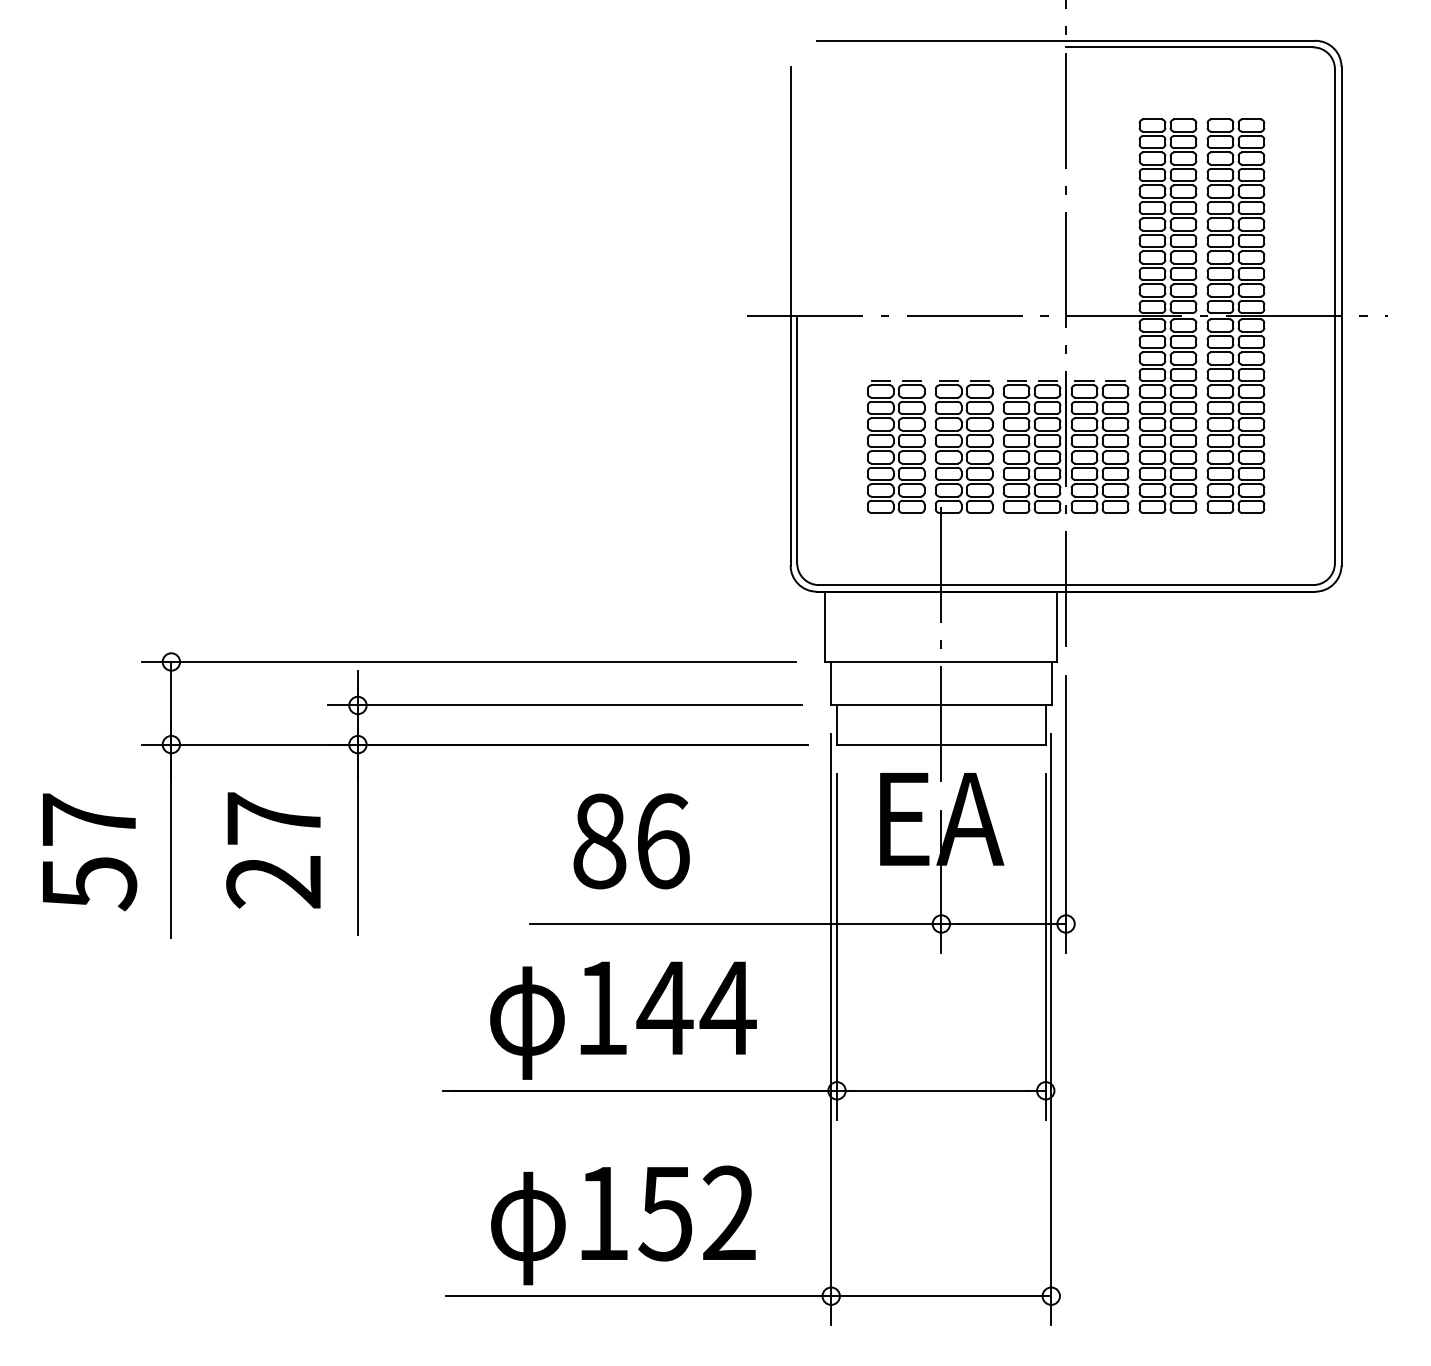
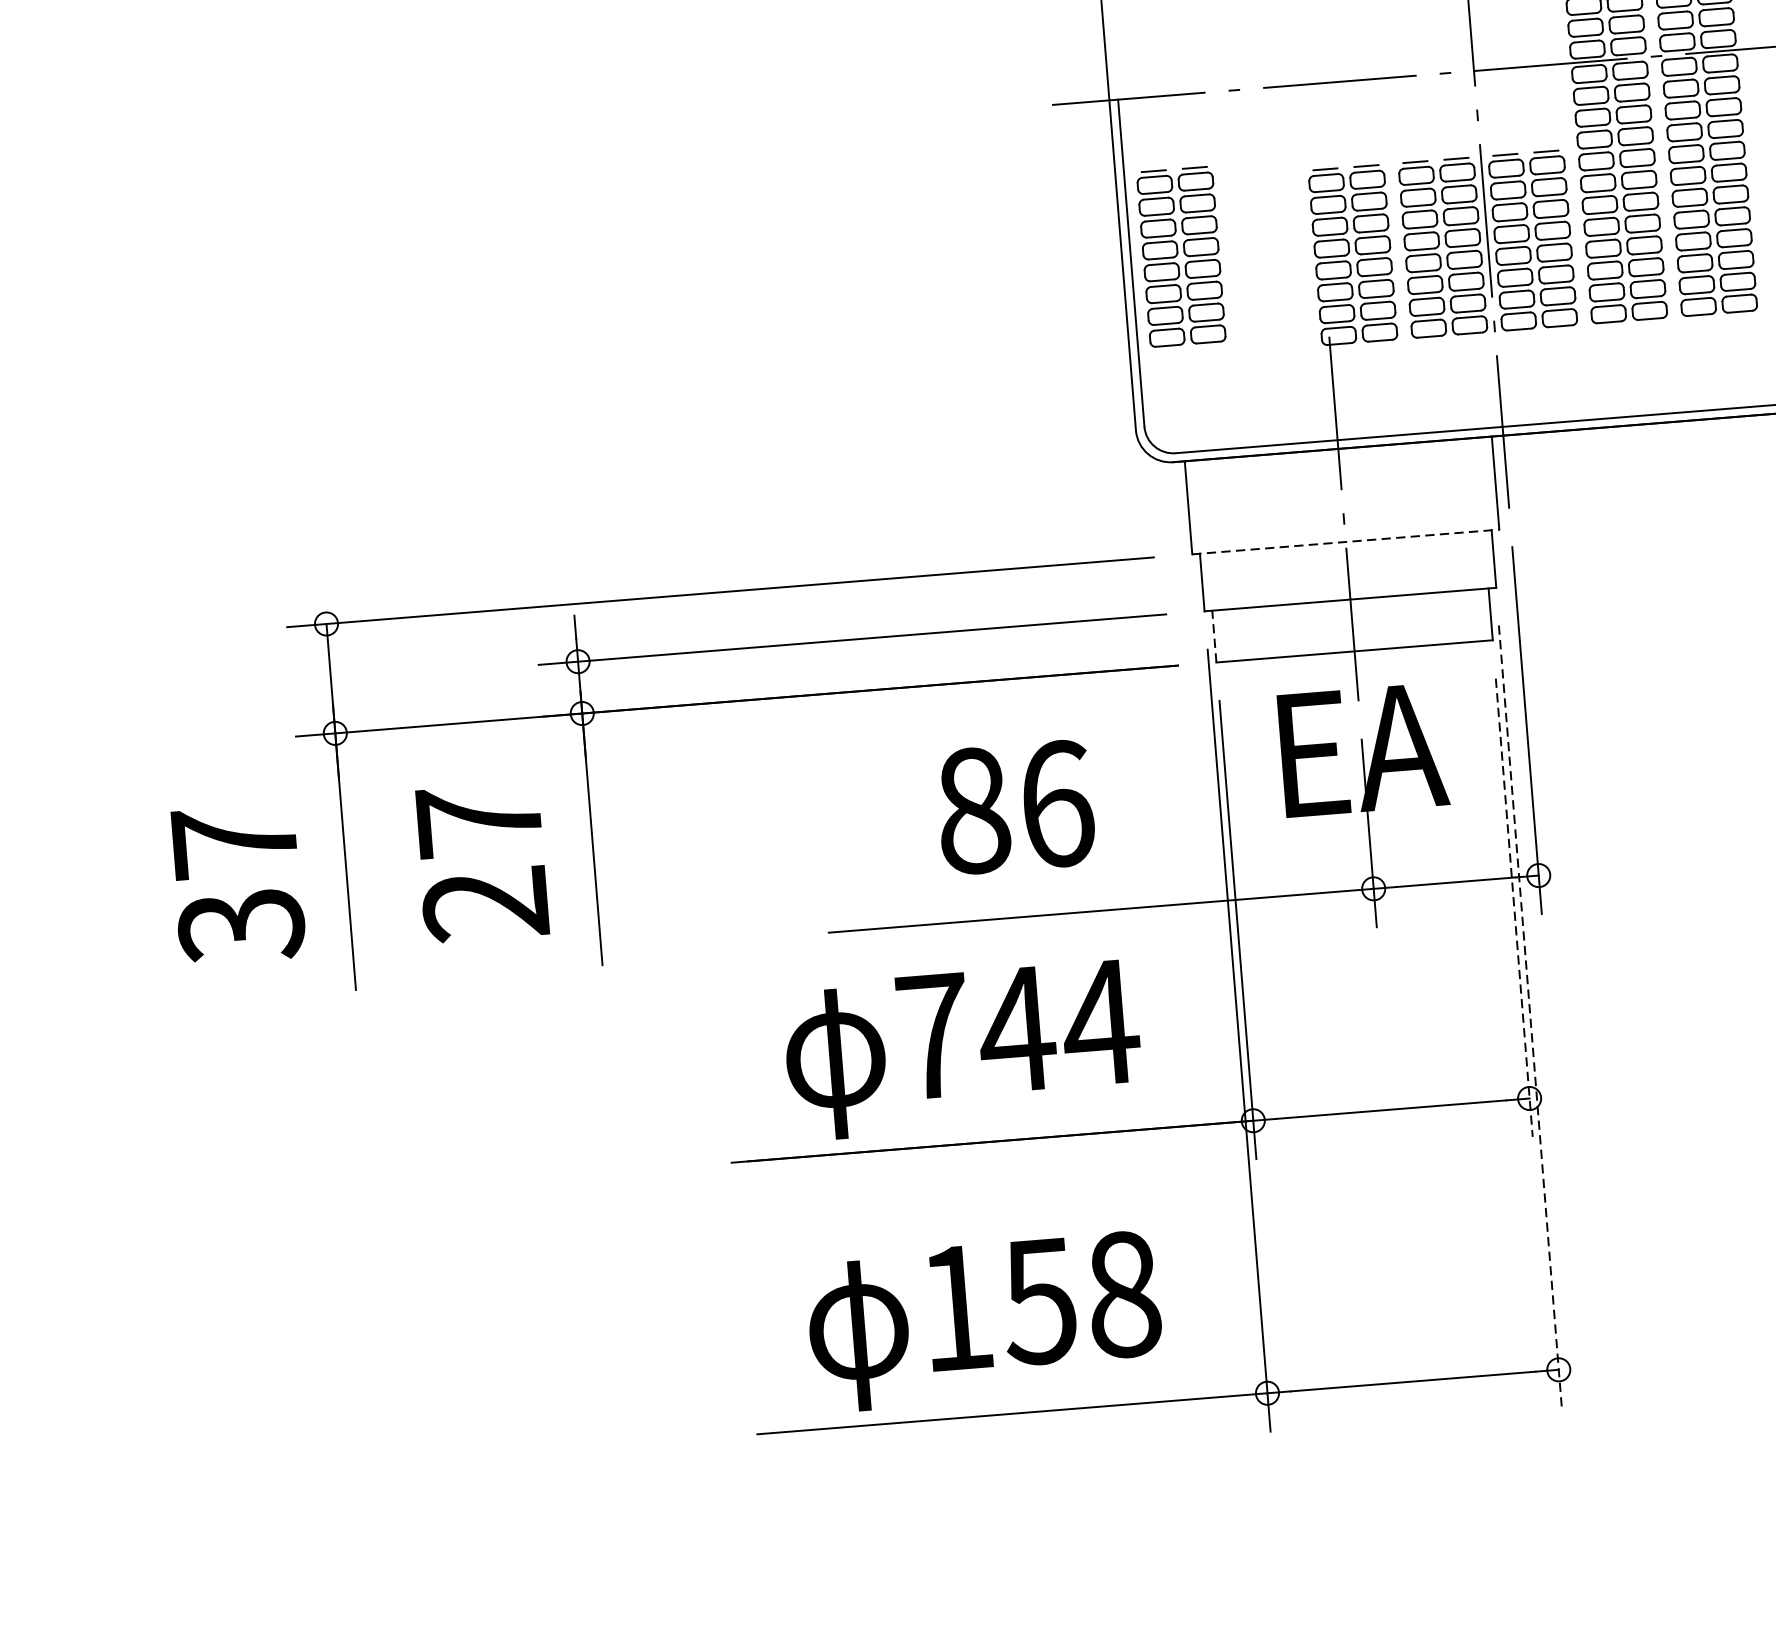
part: (896, 446) -> (1181, 256), moved
line: (941, 661) -> (1345, 541), solid -> dashed
line: (837, 725) -> (1215, 637), solid -> dashed
text: (631, 841) -> (1015, 807), moved
text: (88, 884) -> (240, 927), 57 -> 37
line: (1045, 947) -> (1514, 908), solid -> dashed
text: (602, 1007) -> (933, 1035), 144 -> 744
line: (1051, 1029) -> (1530, 1016), solid -> dashed
text: (729, 1213) -> (1124, 1294), 152 -> 158

